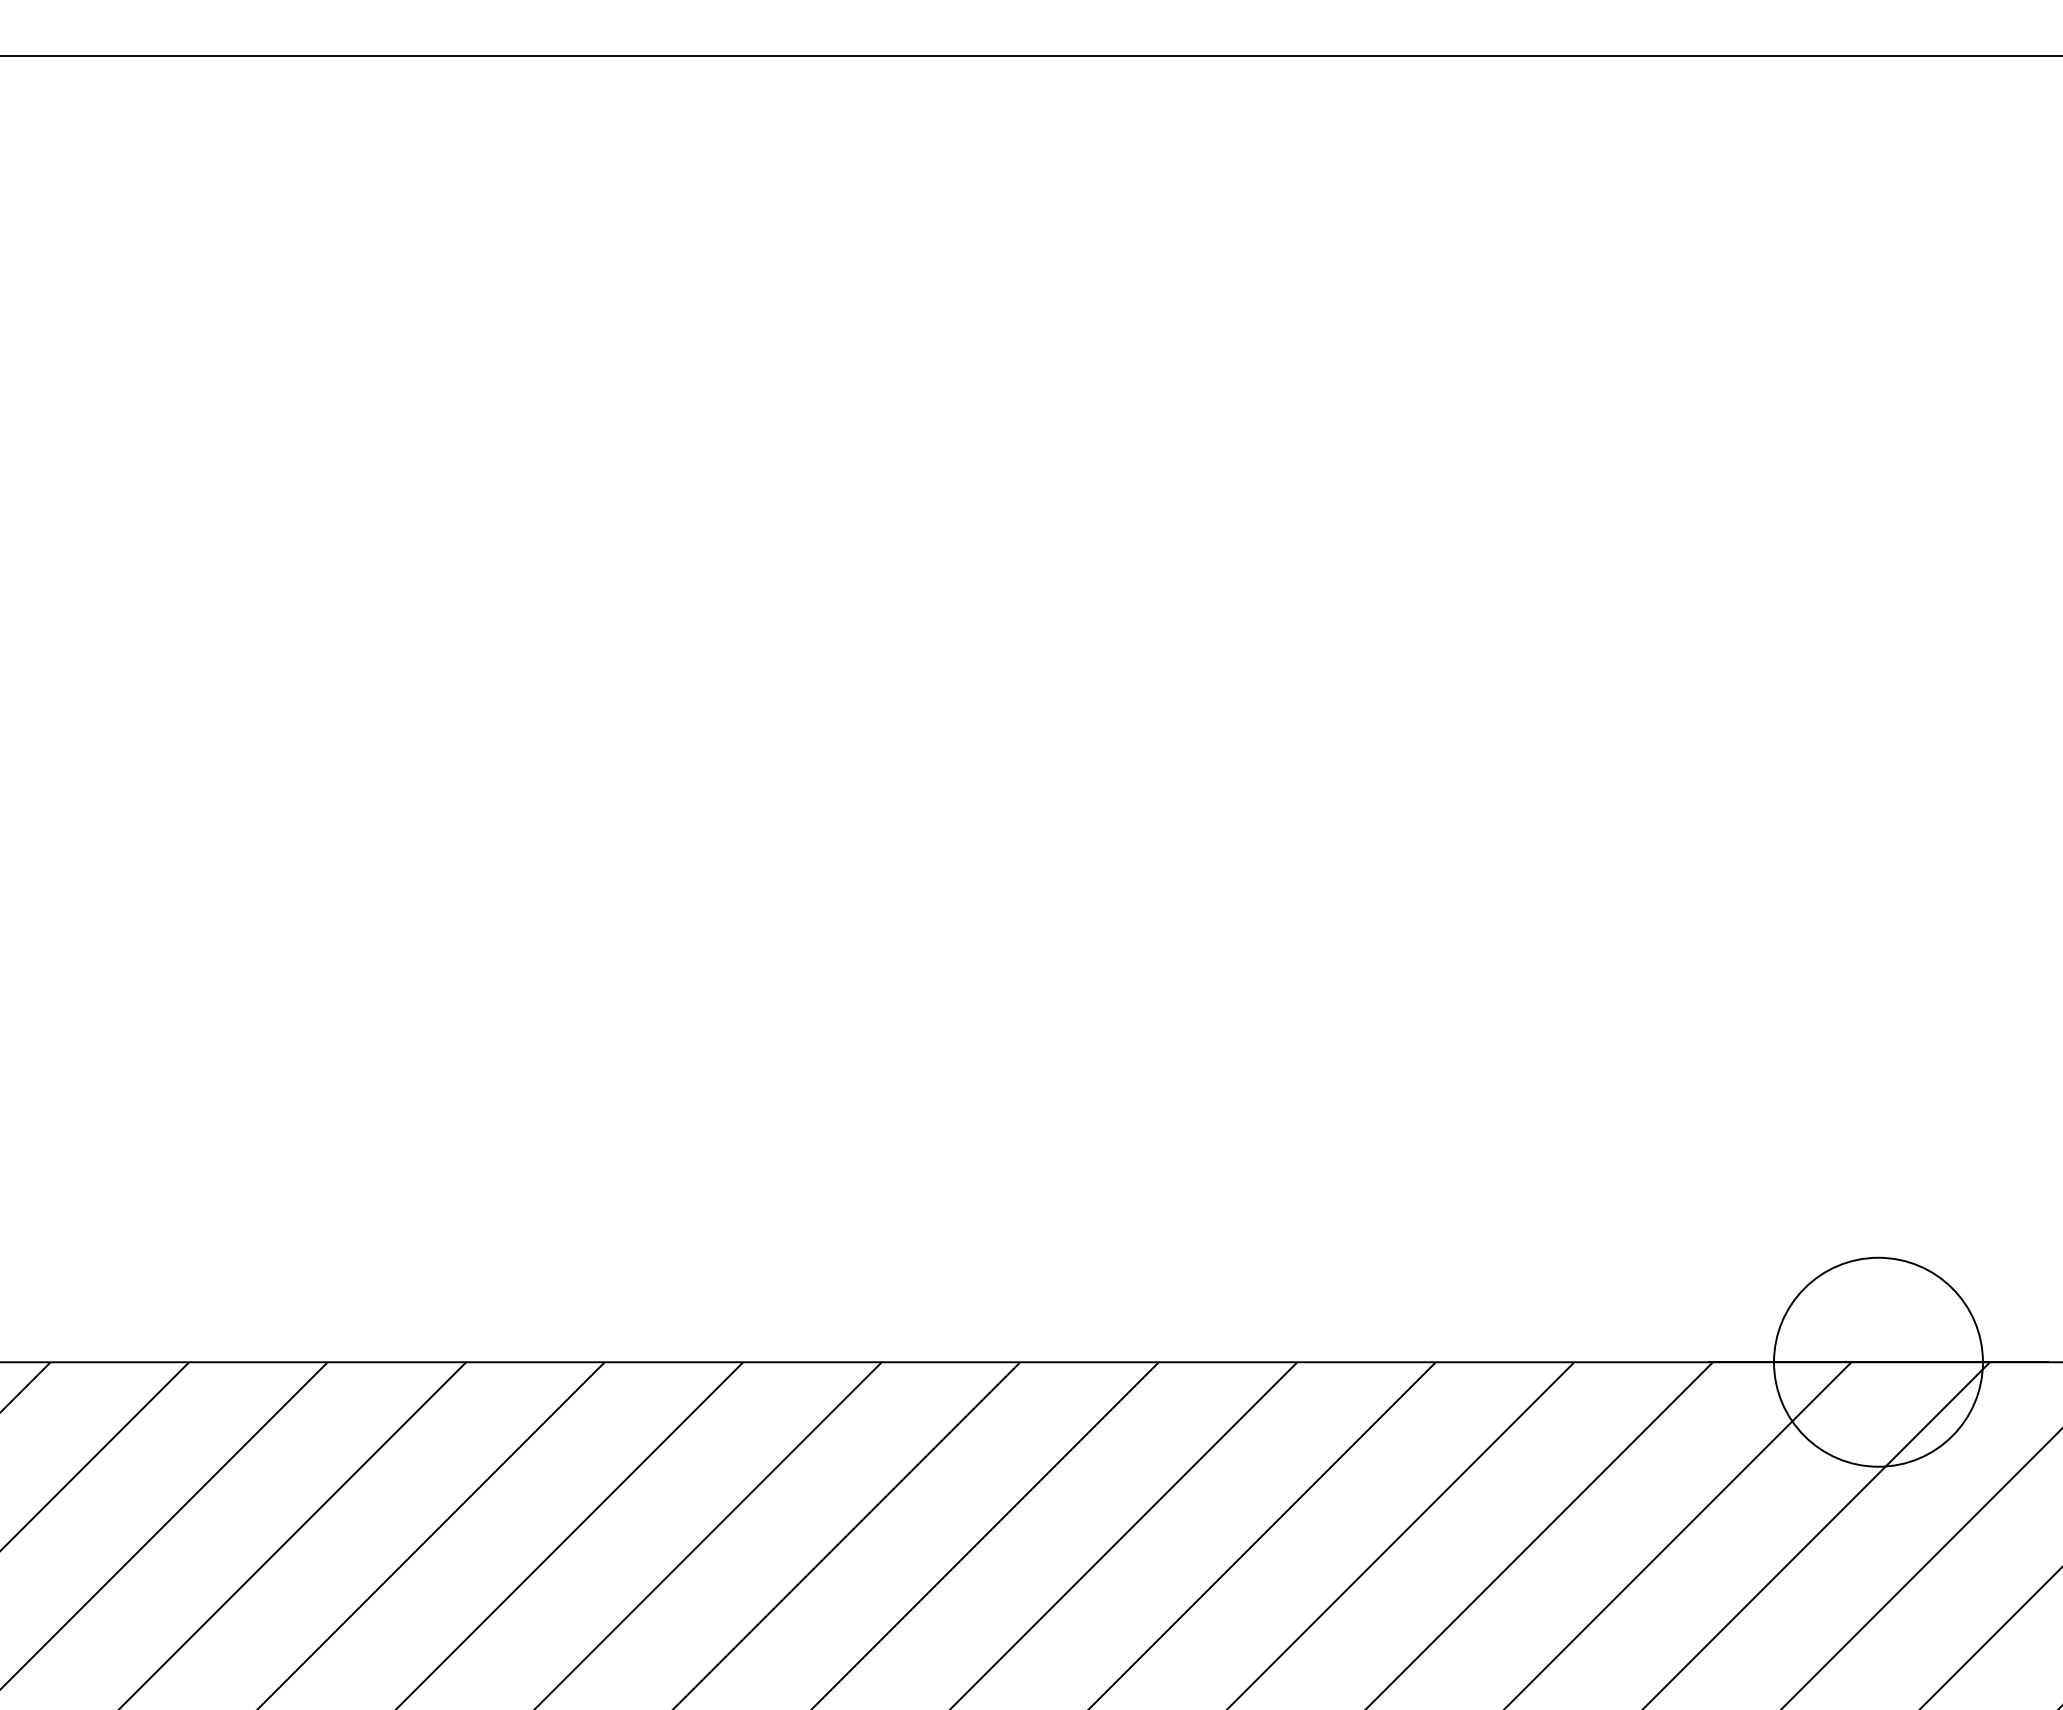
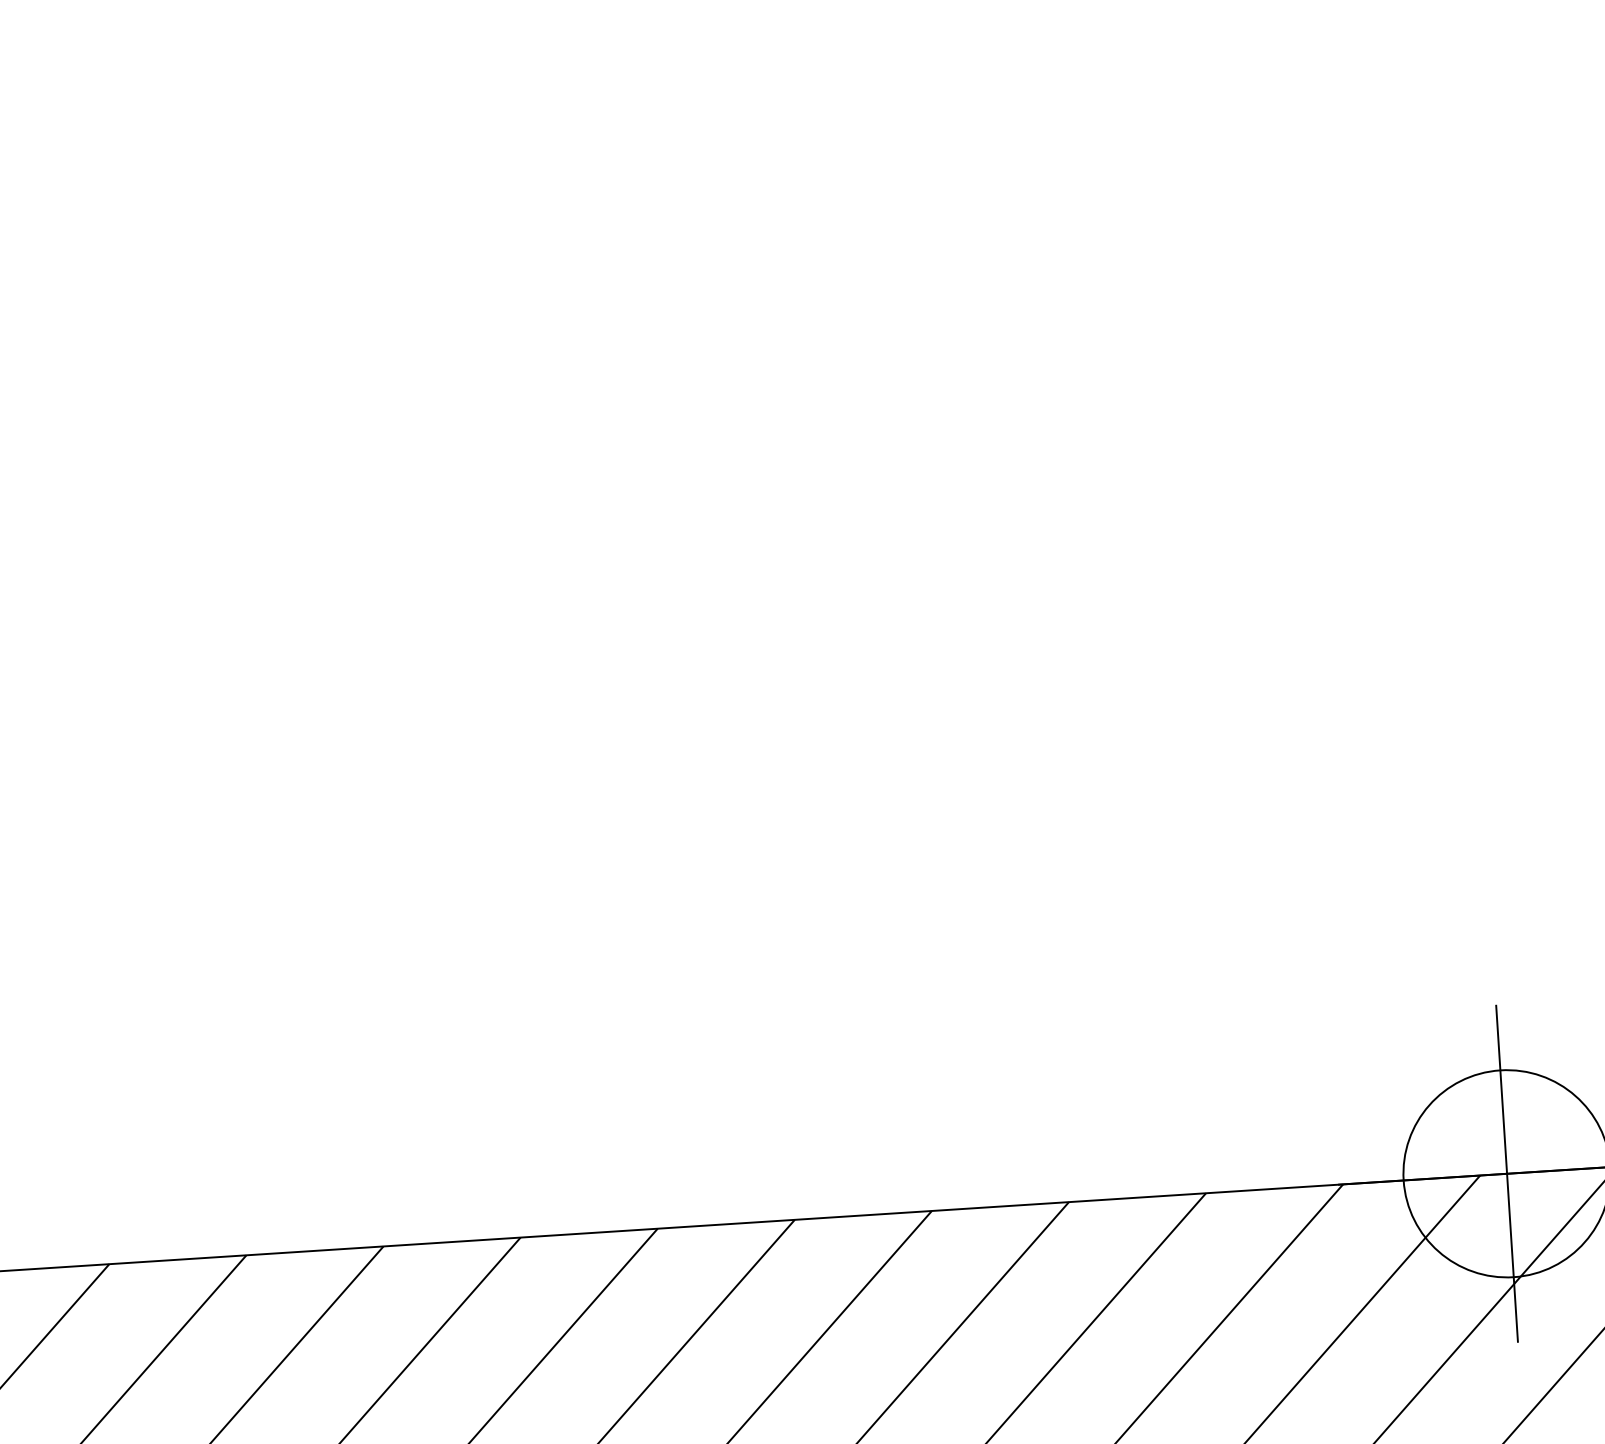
line: (1878, 1362) -> (1507, 1174), added

